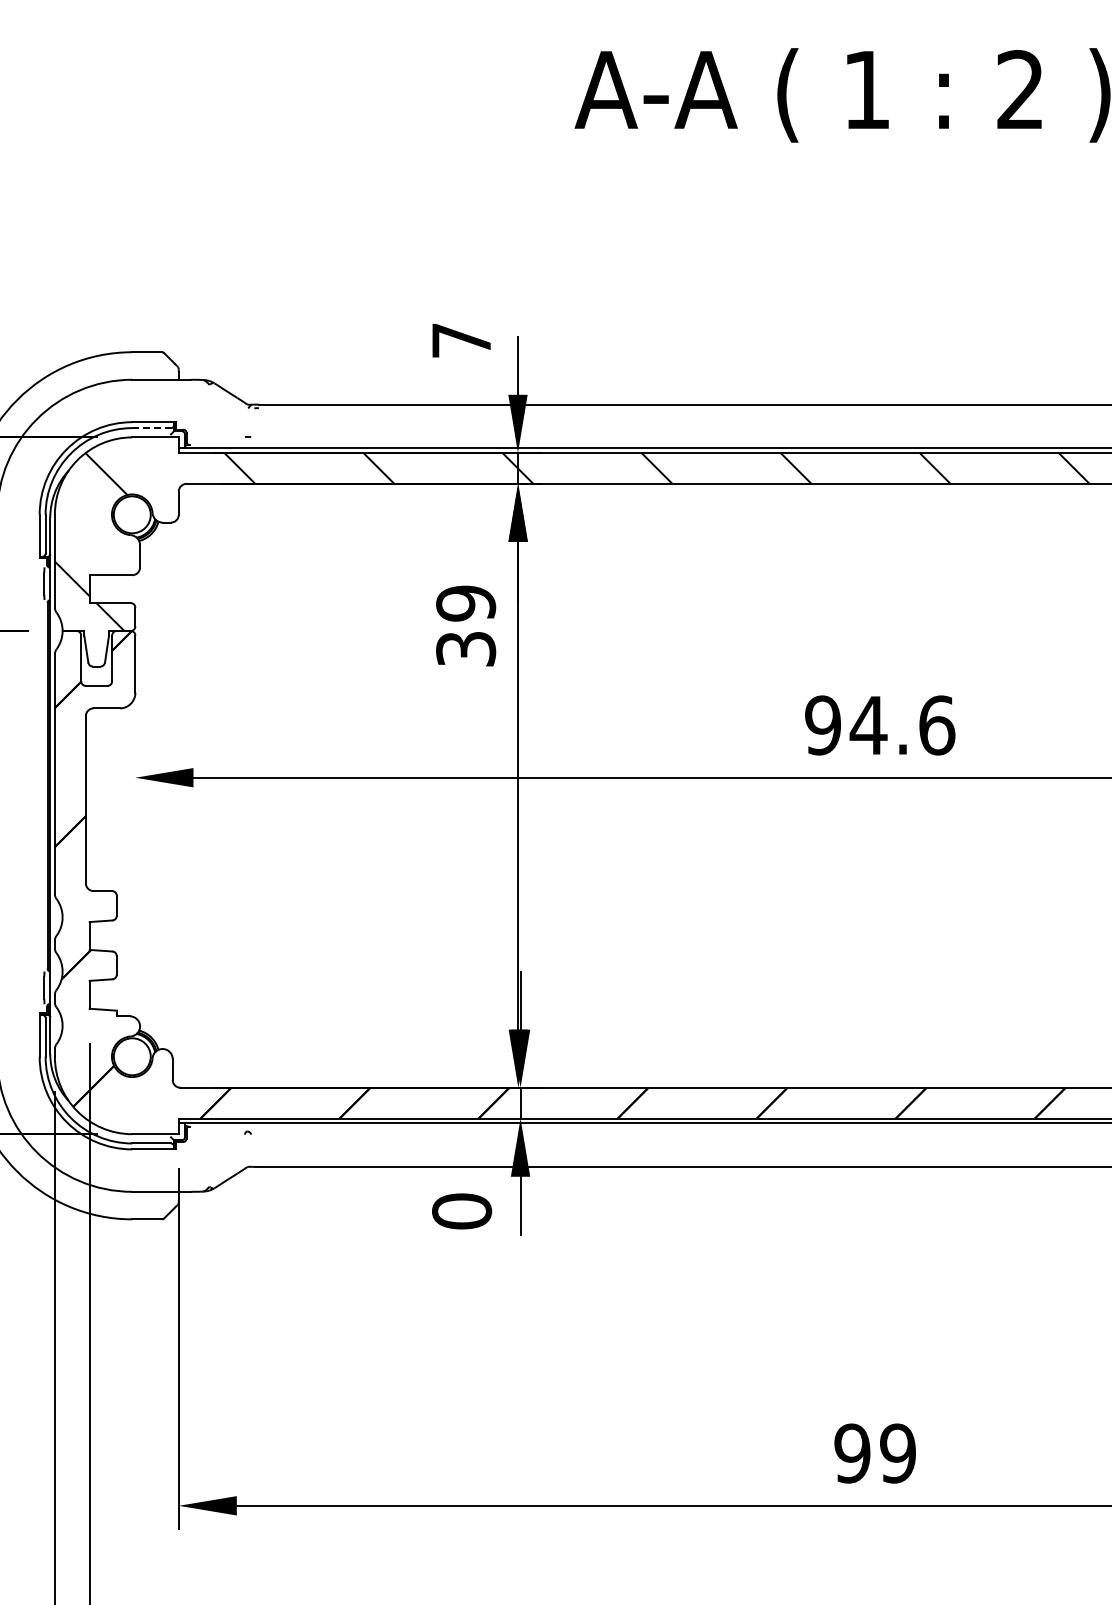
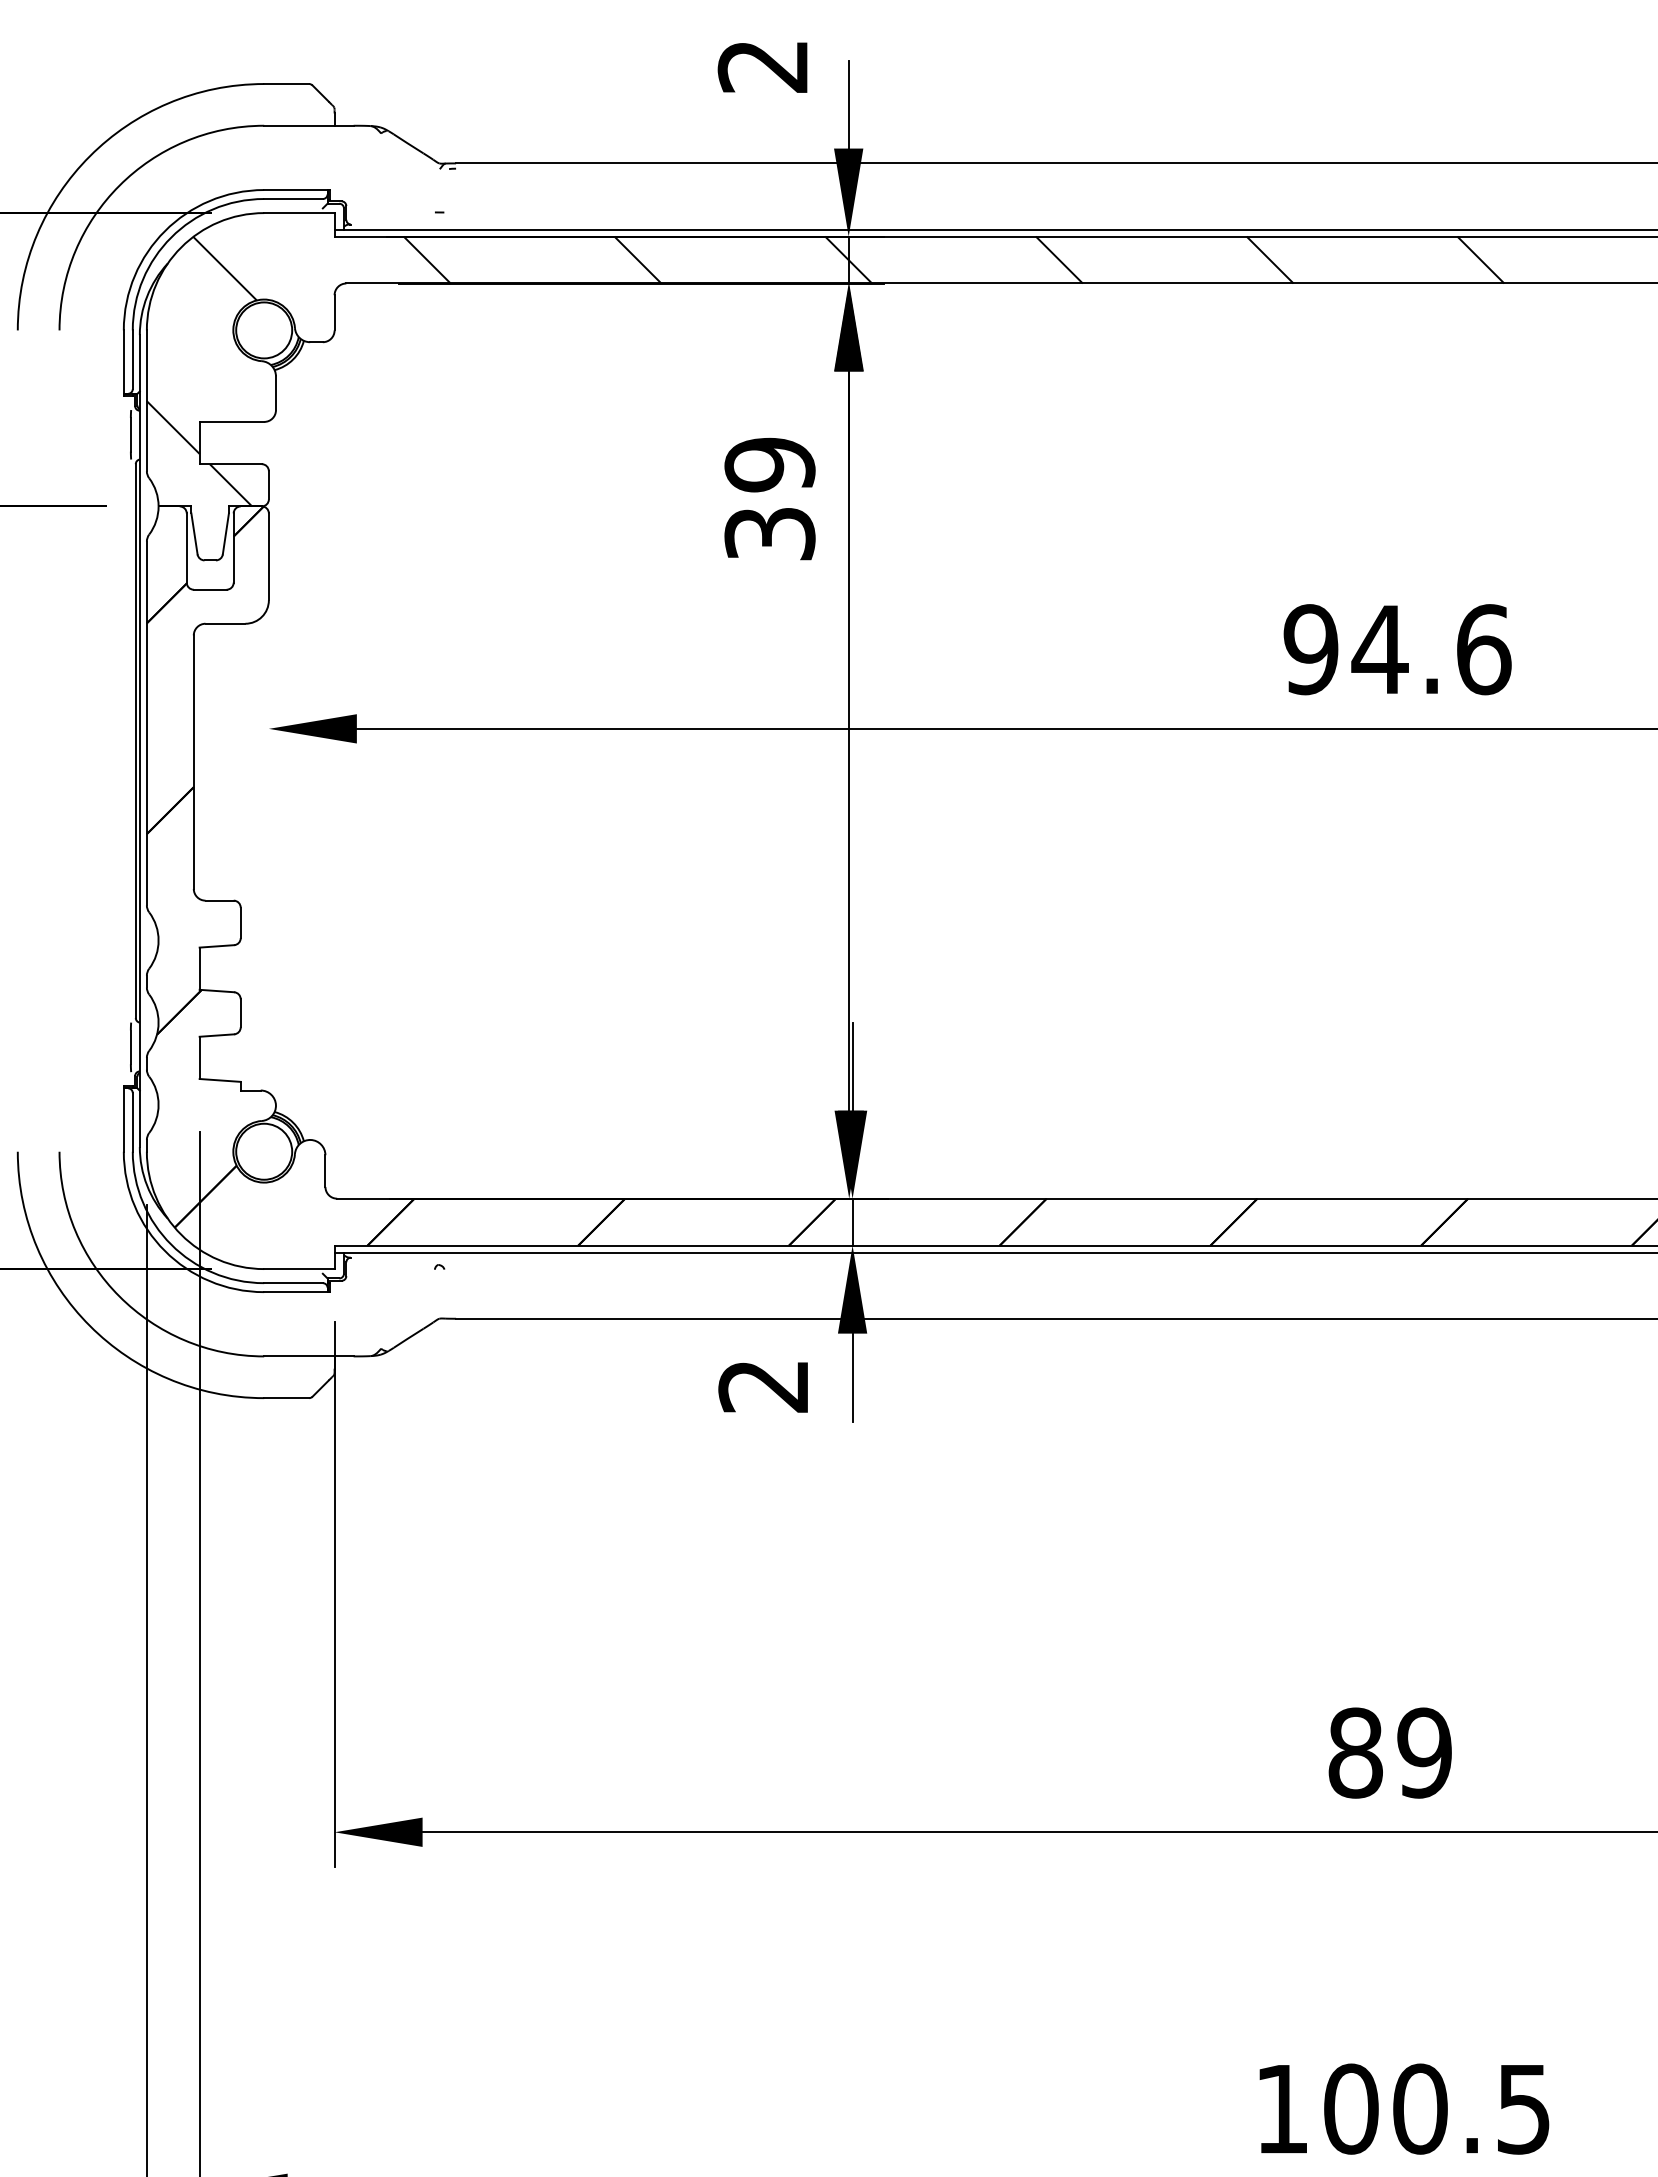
text: (460, 340) -> (761, 66), 7 -> 2
line: (152, 428) -> (294, 199), dashed -> solid
text: (462, 1211) -> (764, 1386), 0 -> 2
text: (852, 1453) -> (1355, 1752), 99 -> 89

